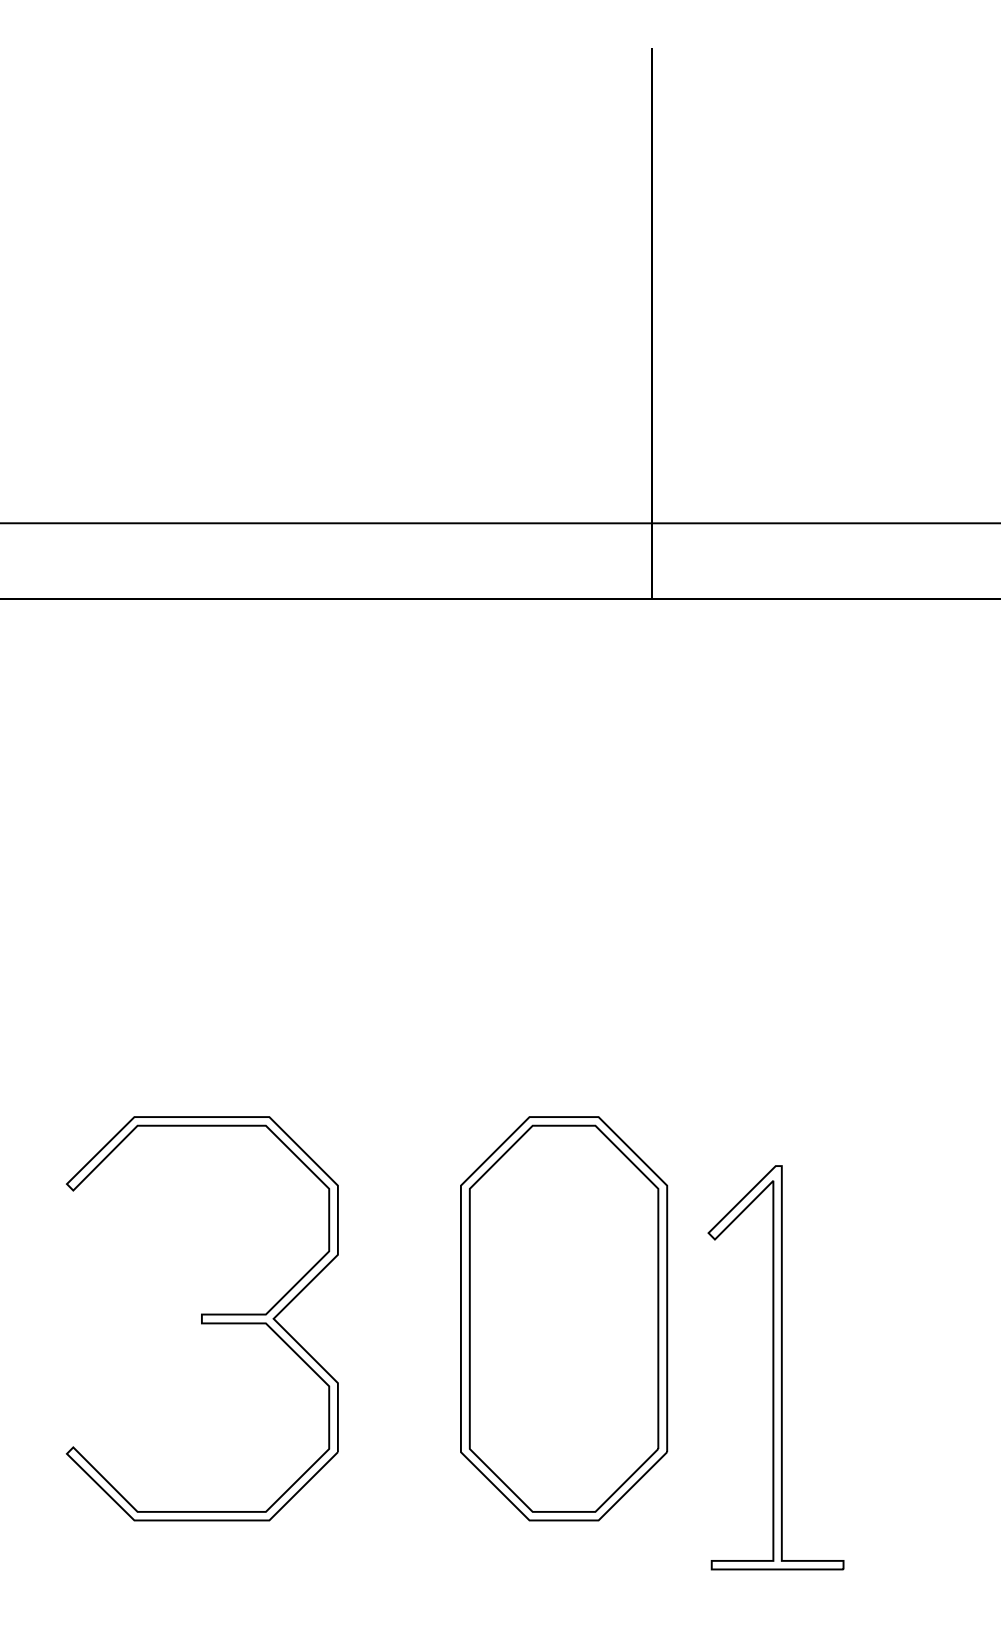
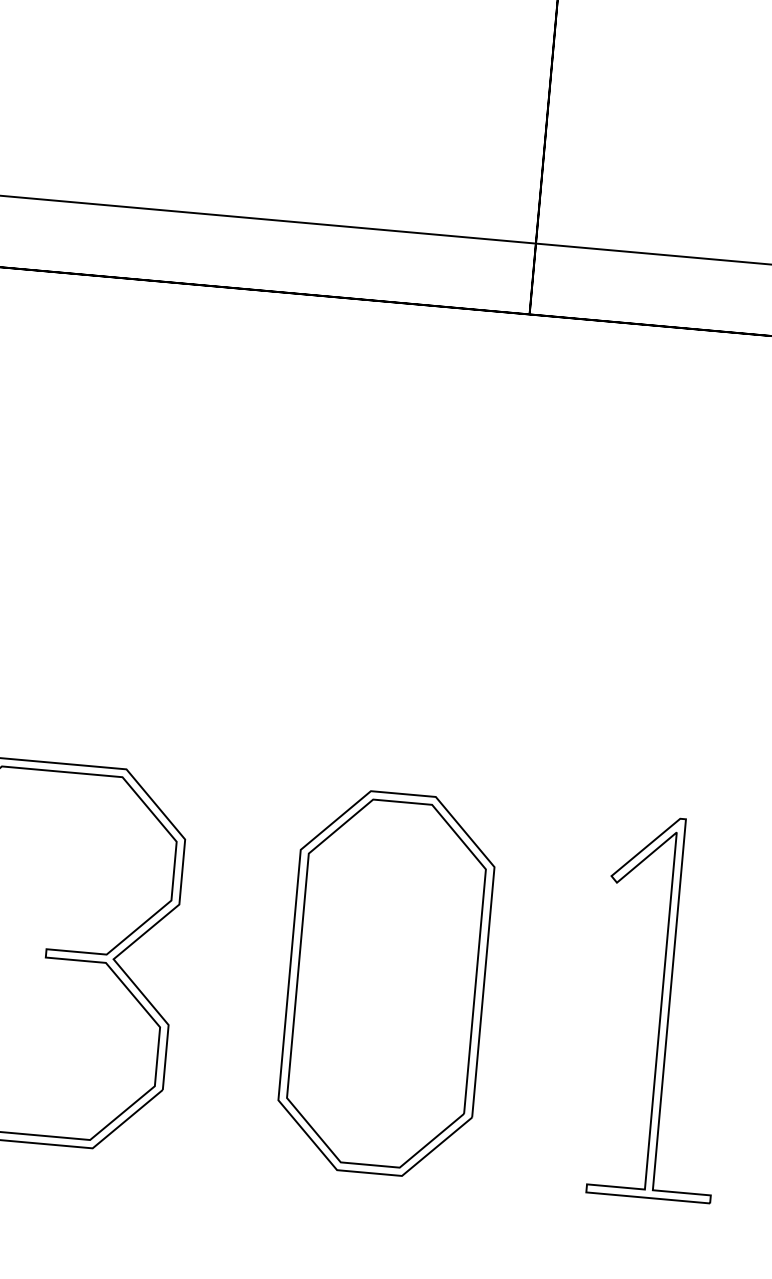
part: (775, 1367) -> (663, 1008), moved

